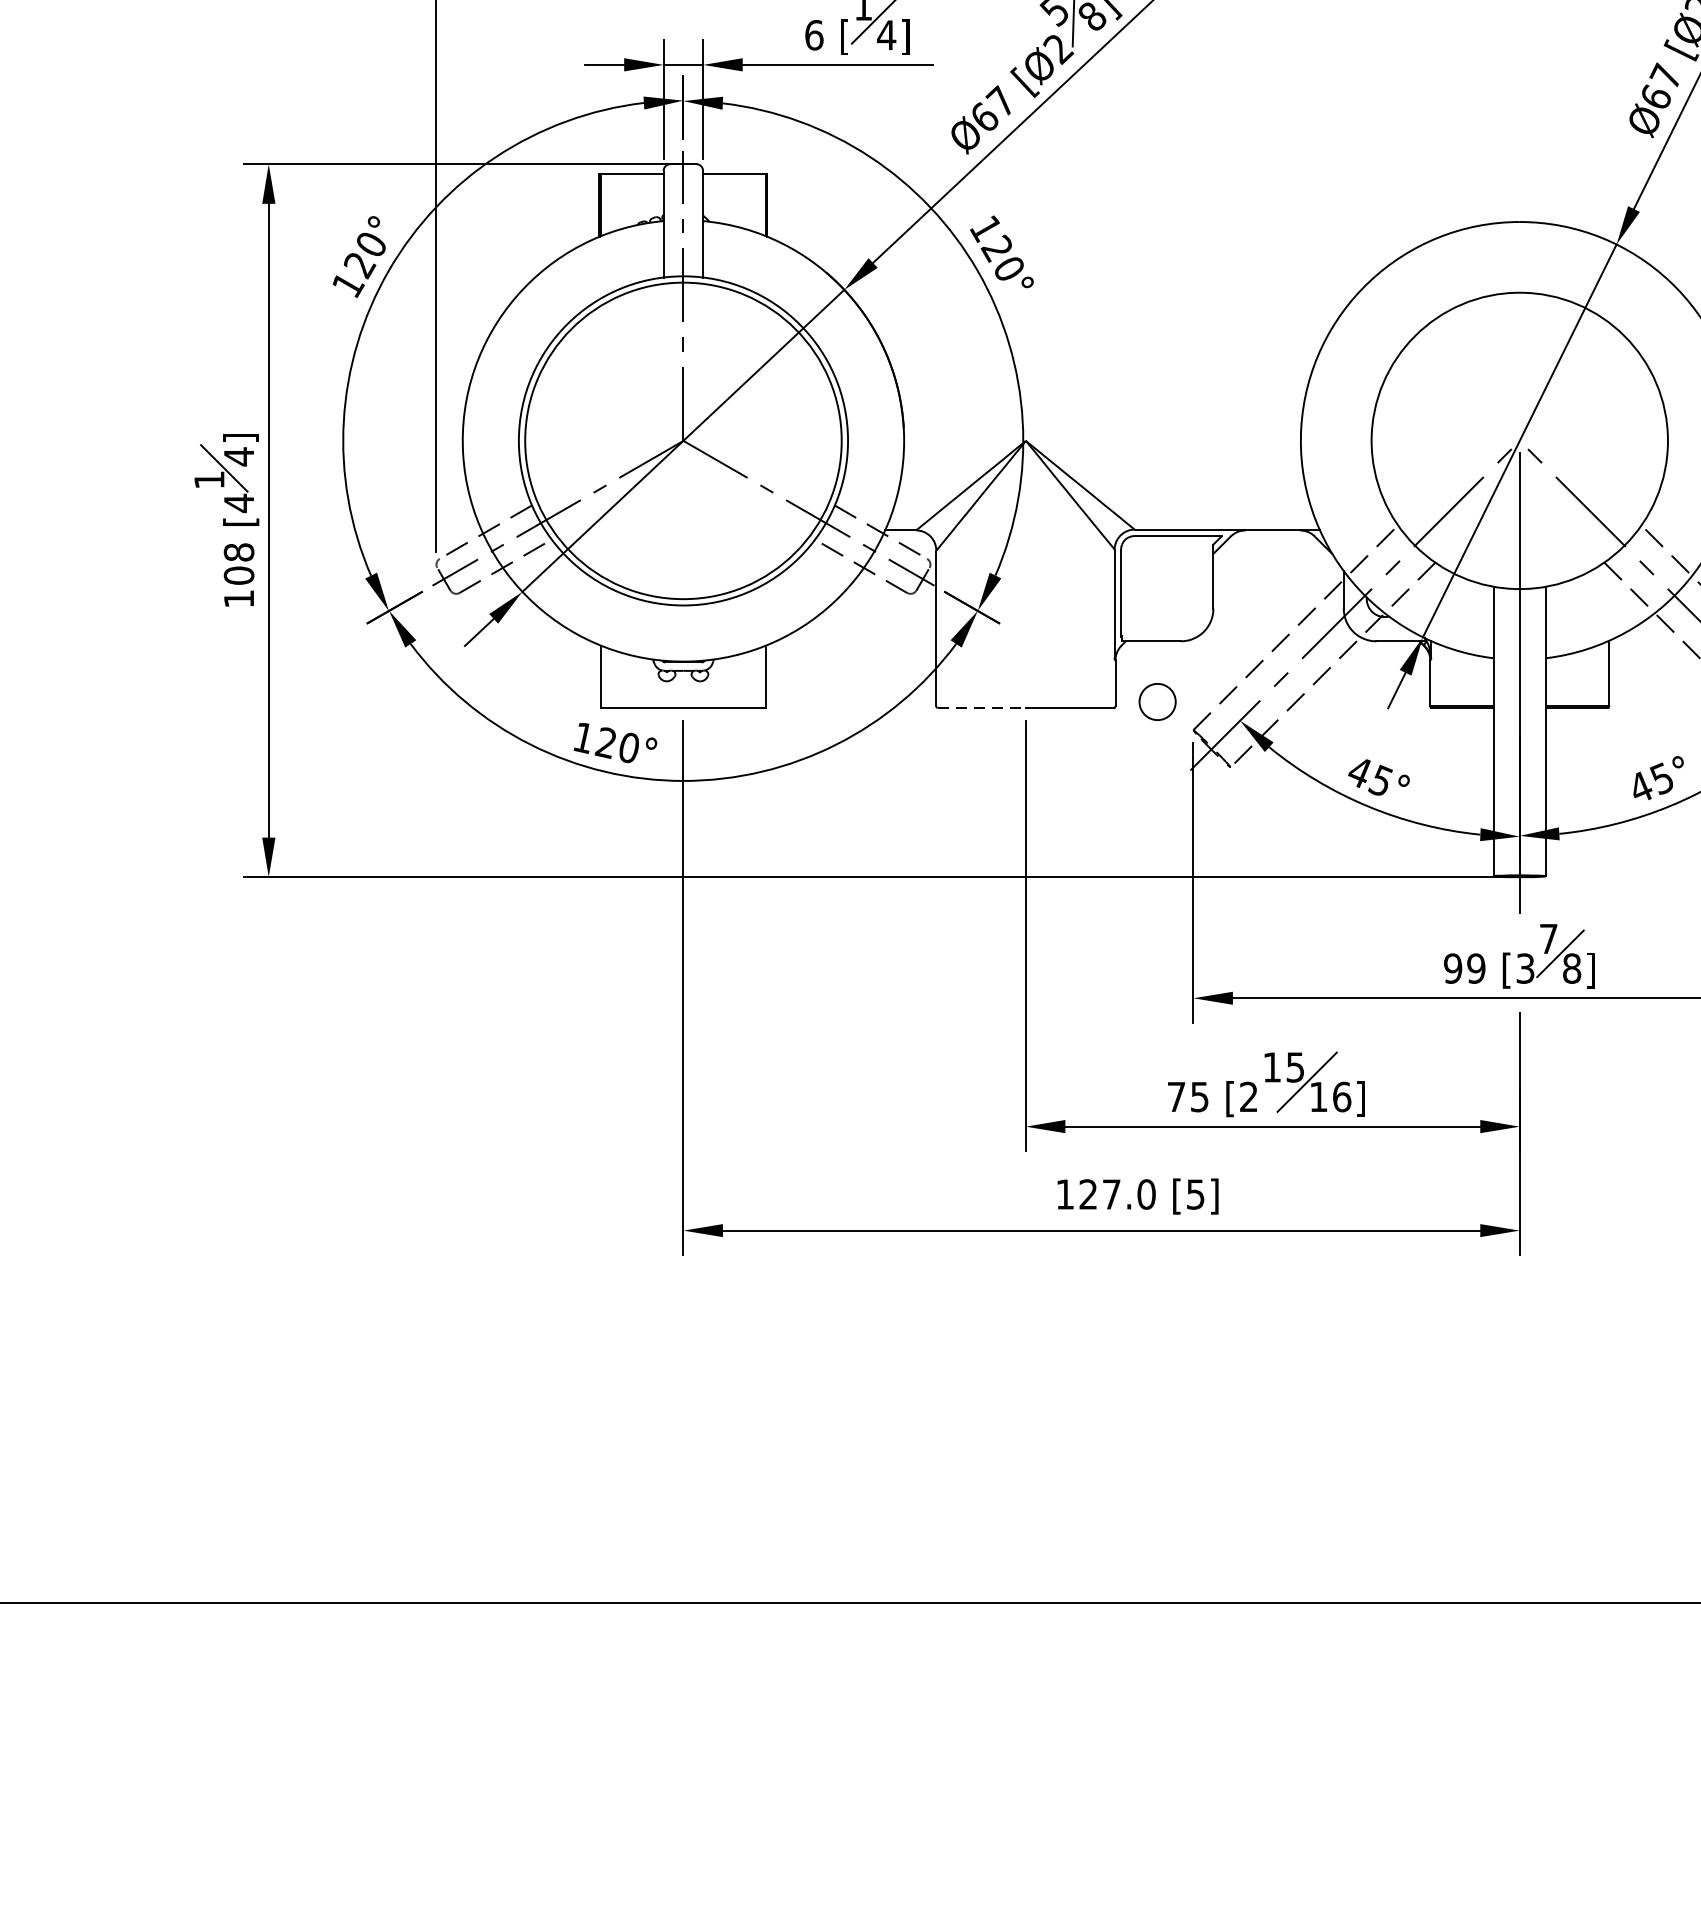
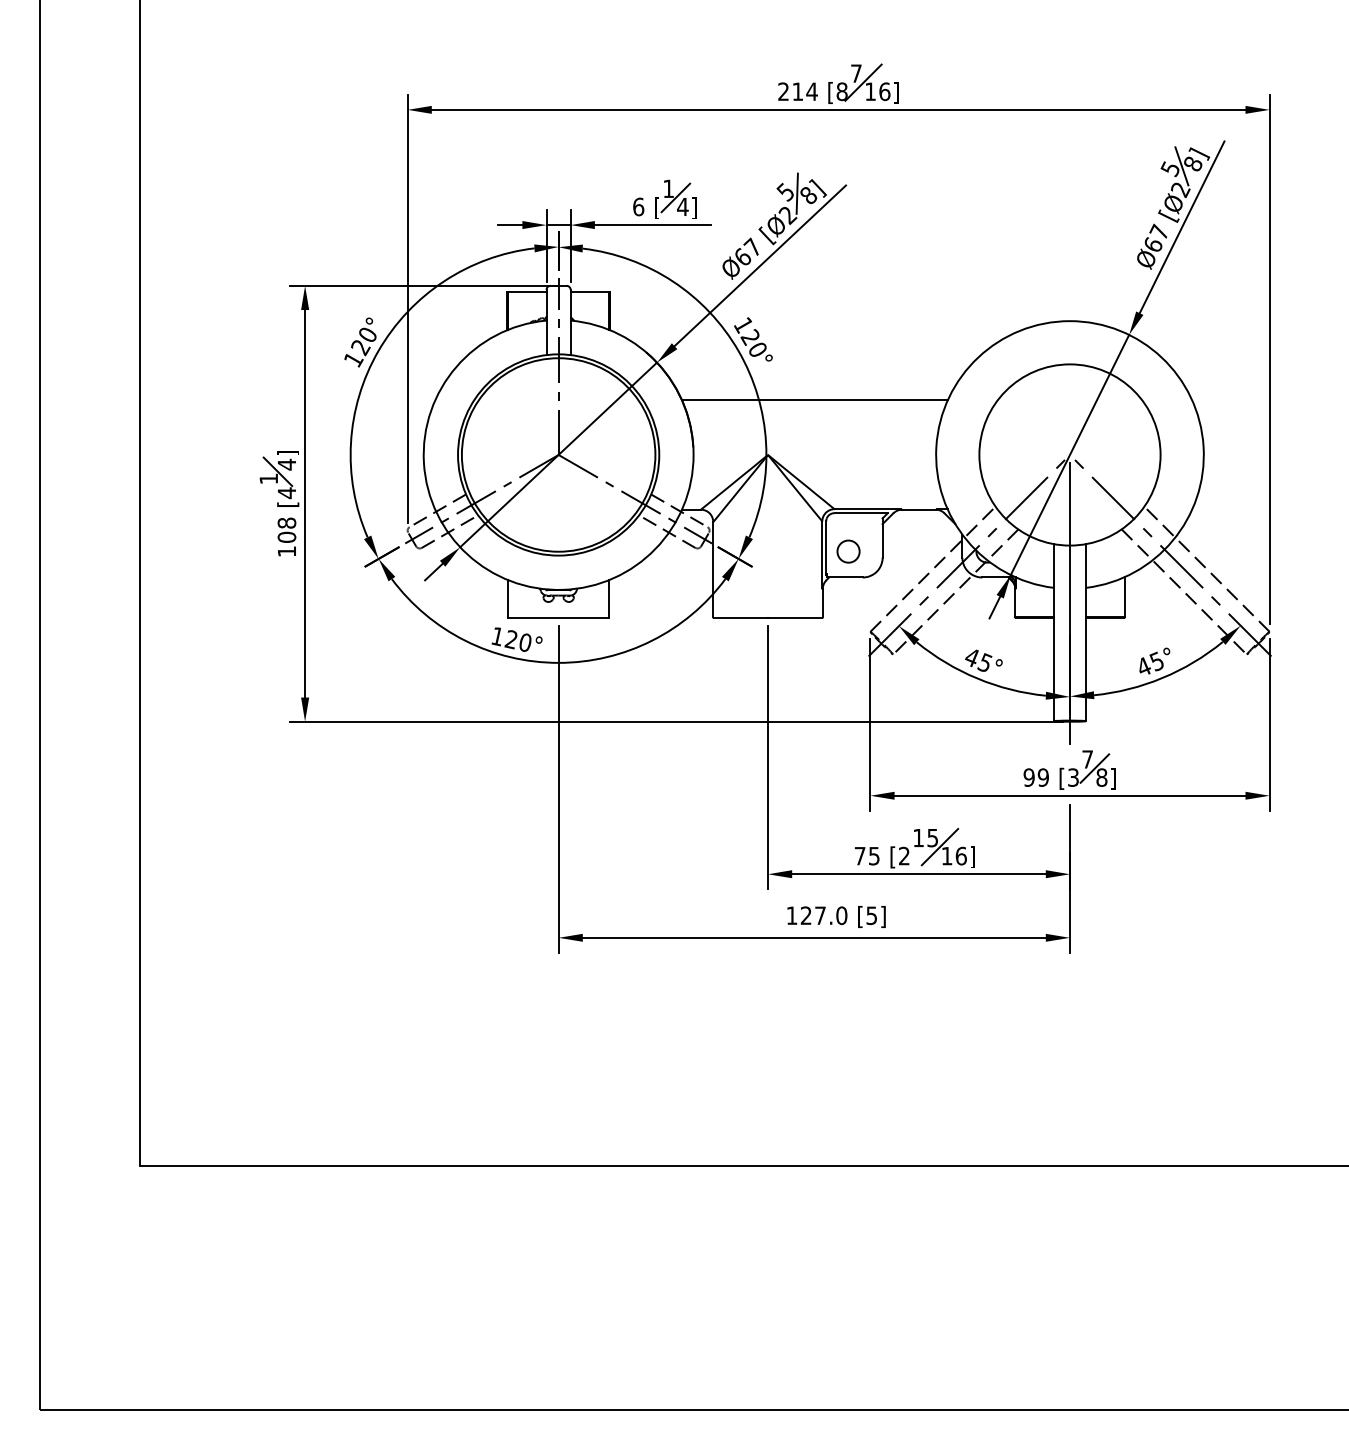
line: (1101, 351) -> (814, 400), added
circle: (1157, 701) -> (848, 551), moved
line: (980, 708) -> (740, 618), dashed -> solid

